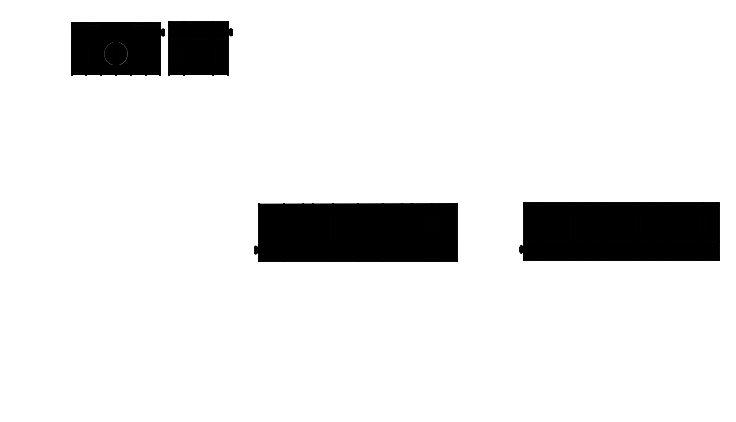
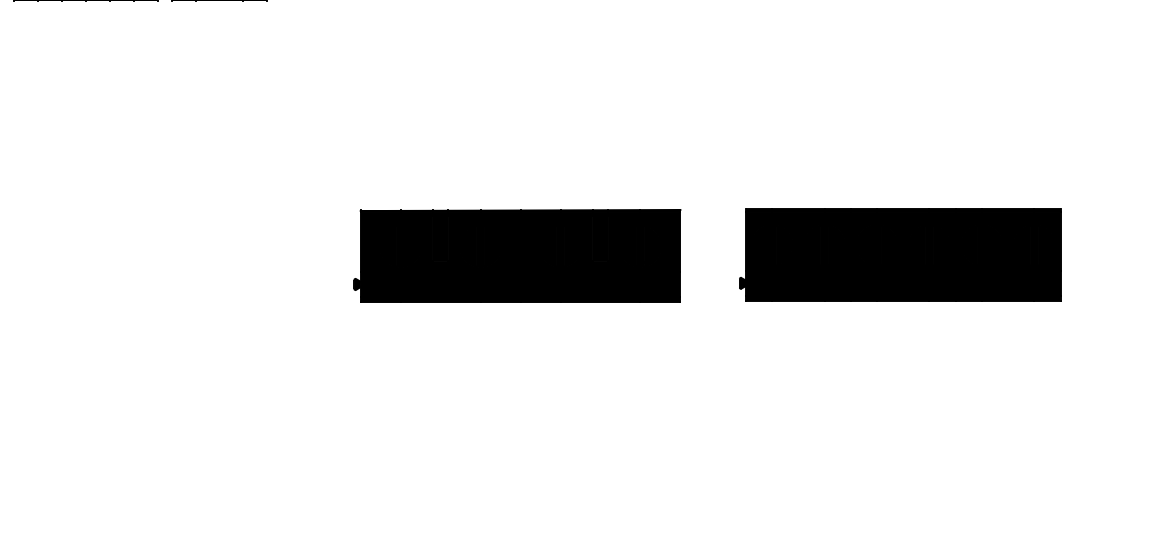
part: (355, 232) -> (516, 256), moved

